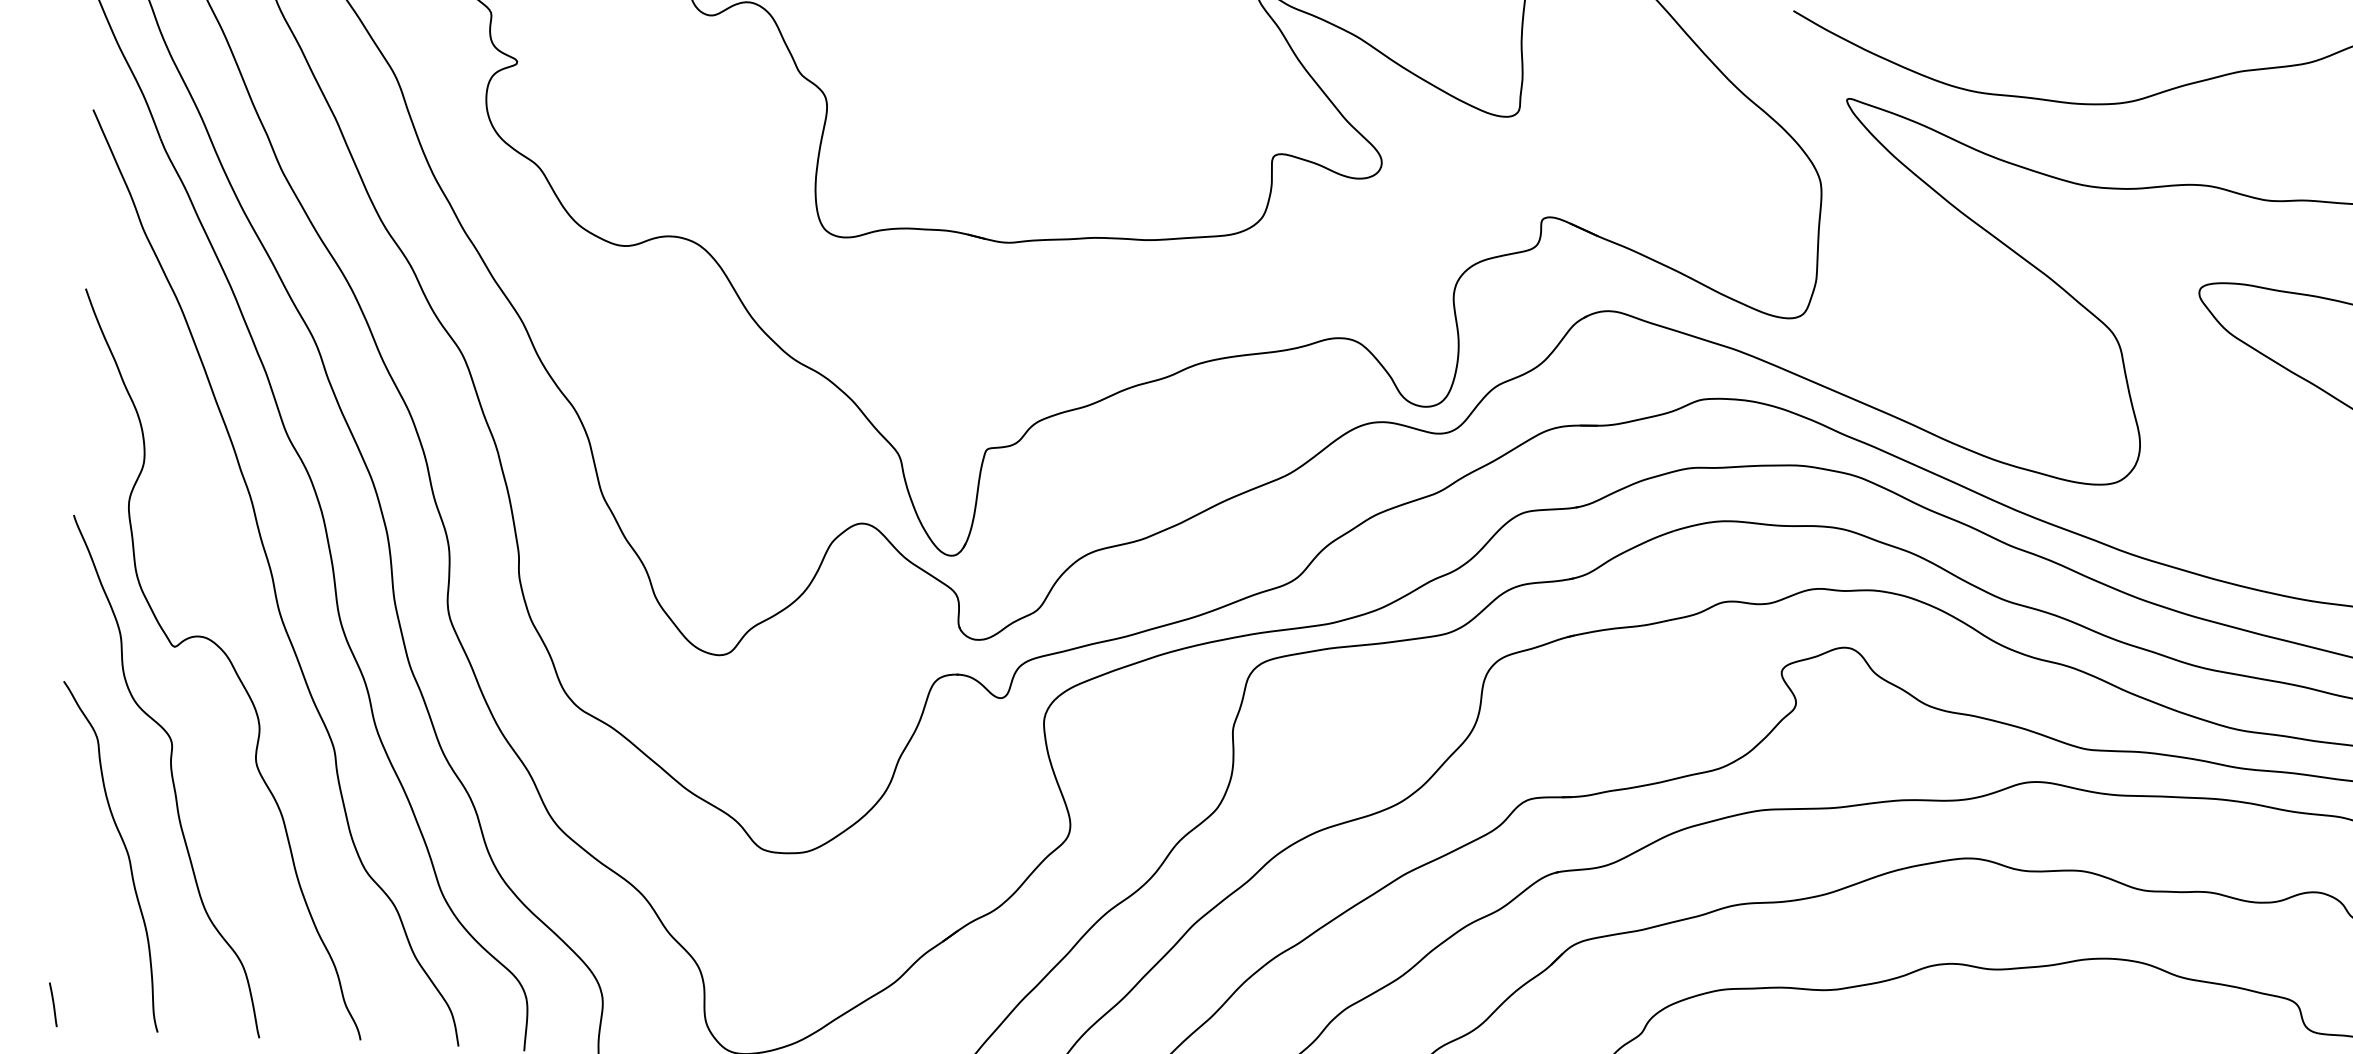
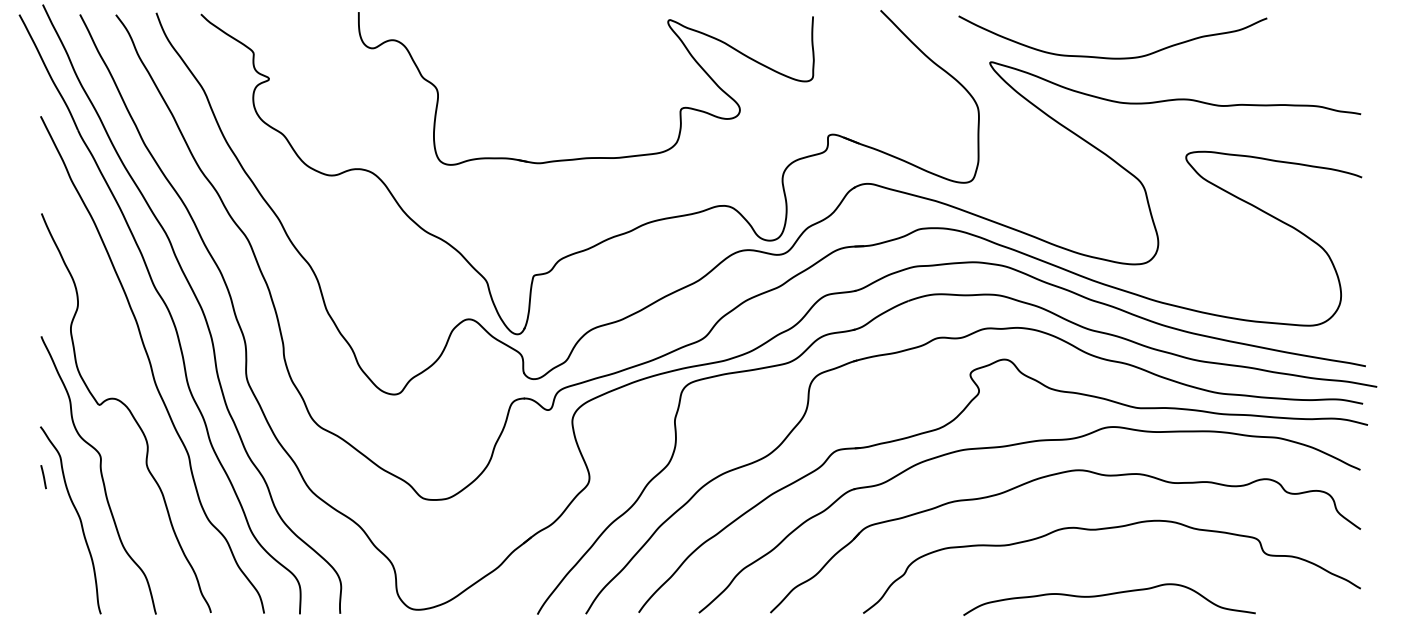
line: (52, 1005) -> (43, 477), moved

